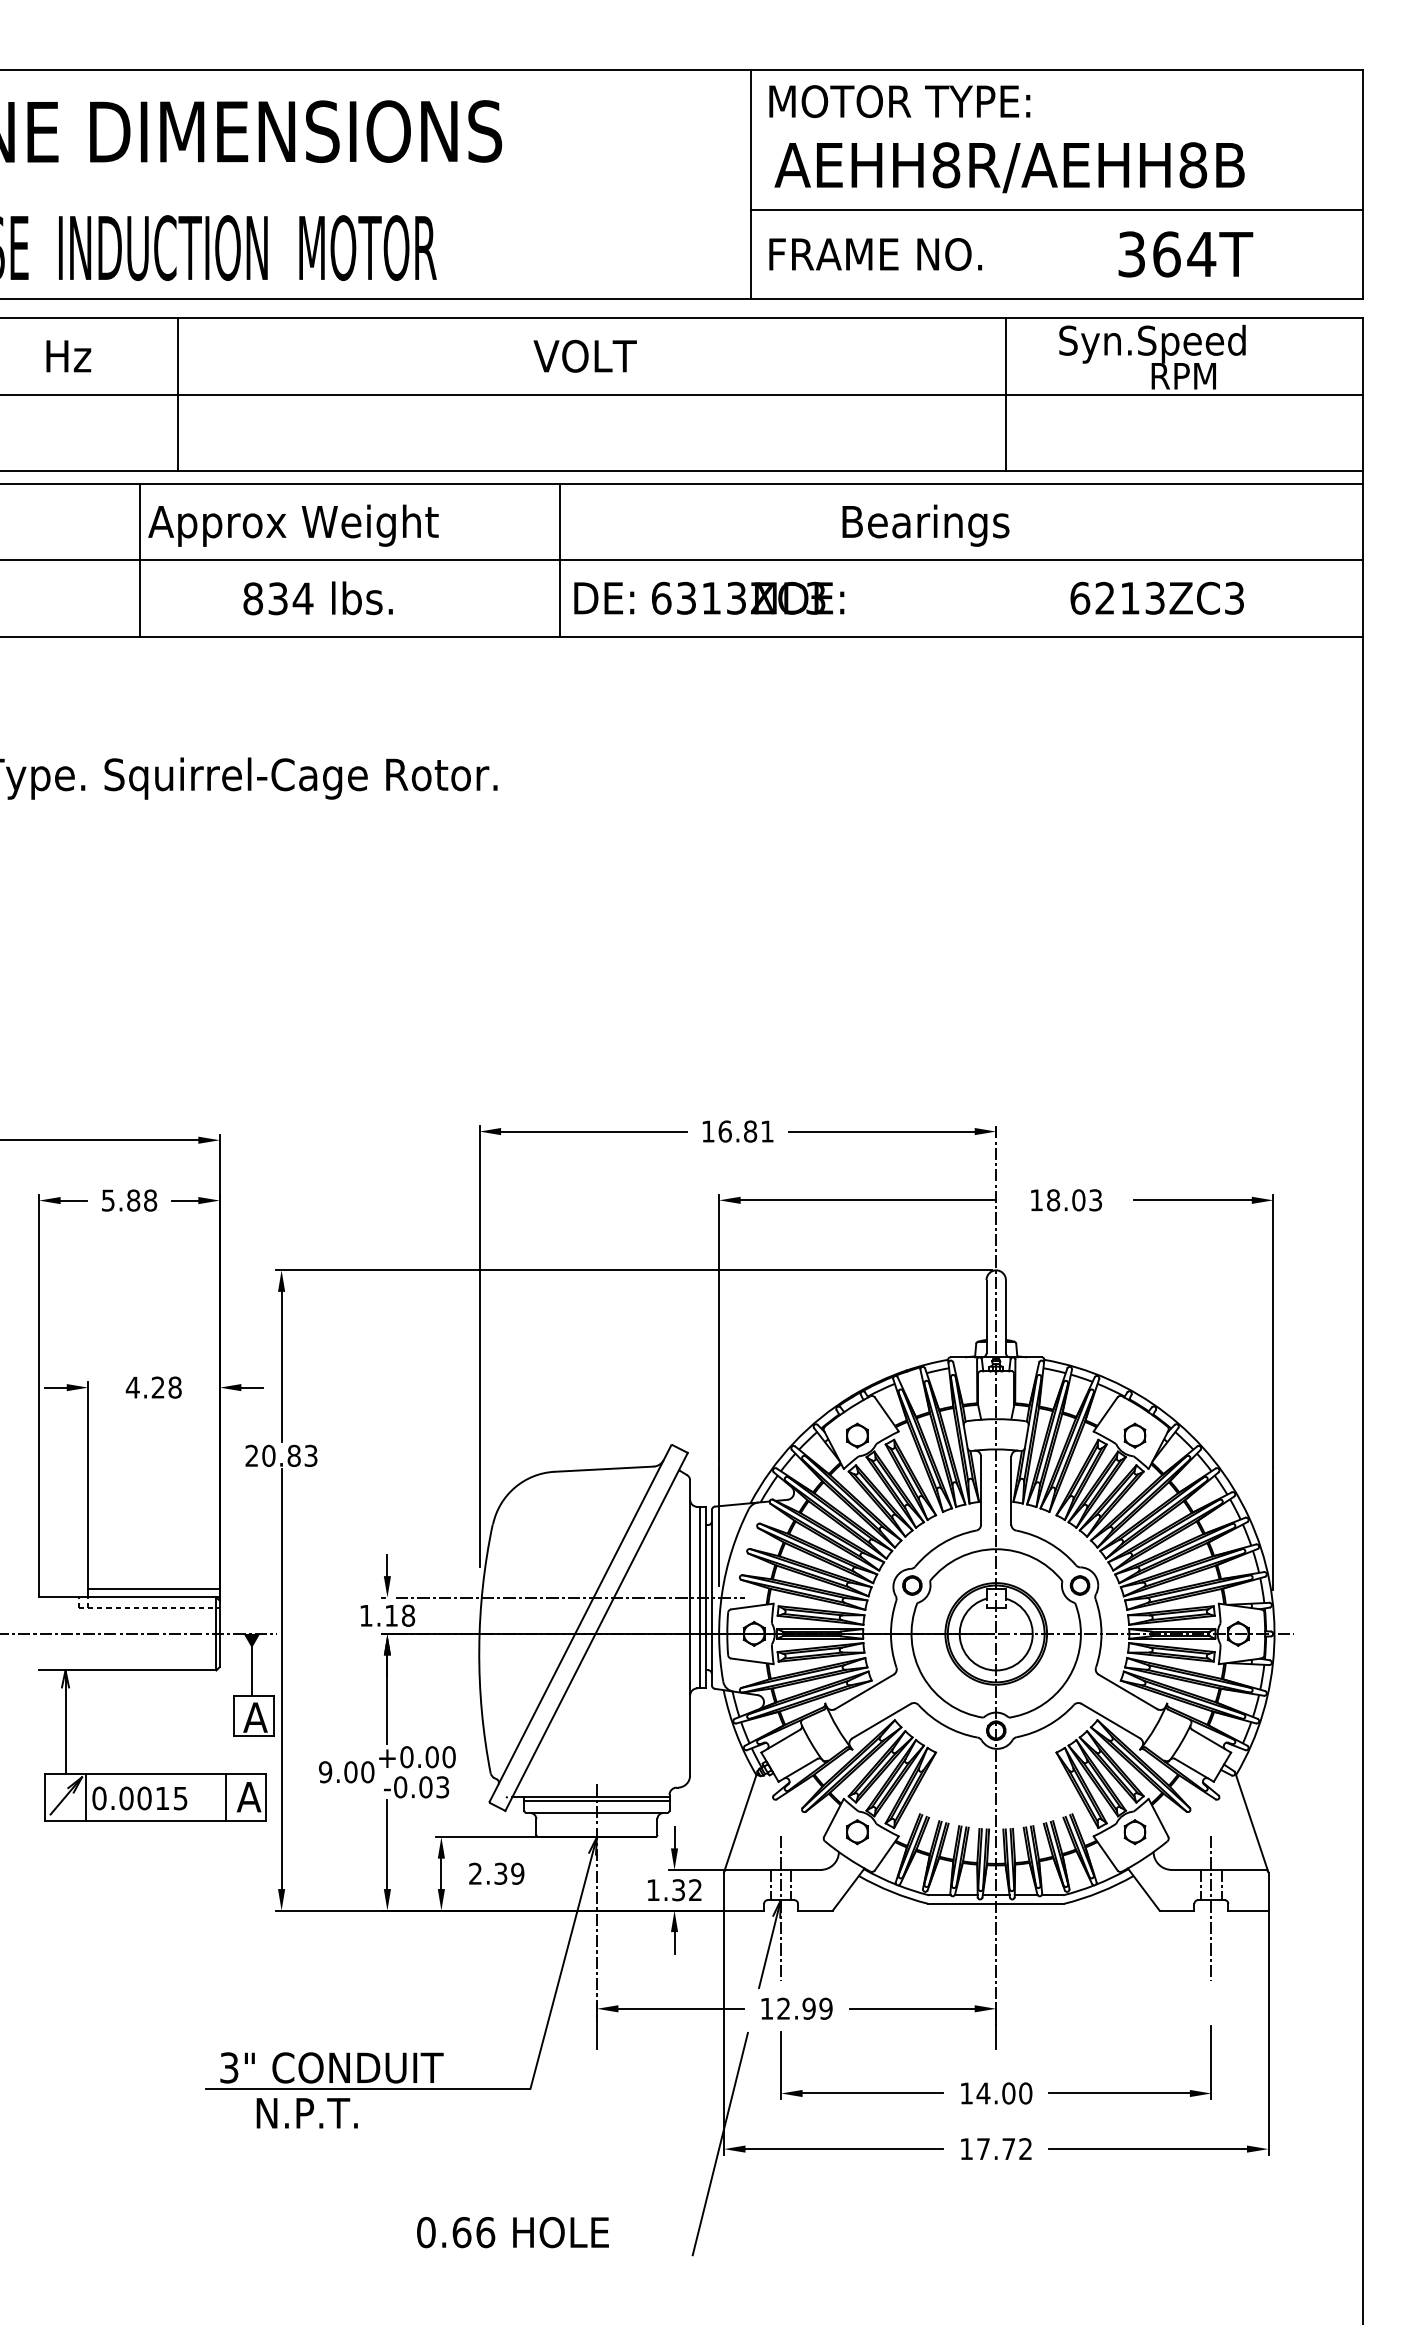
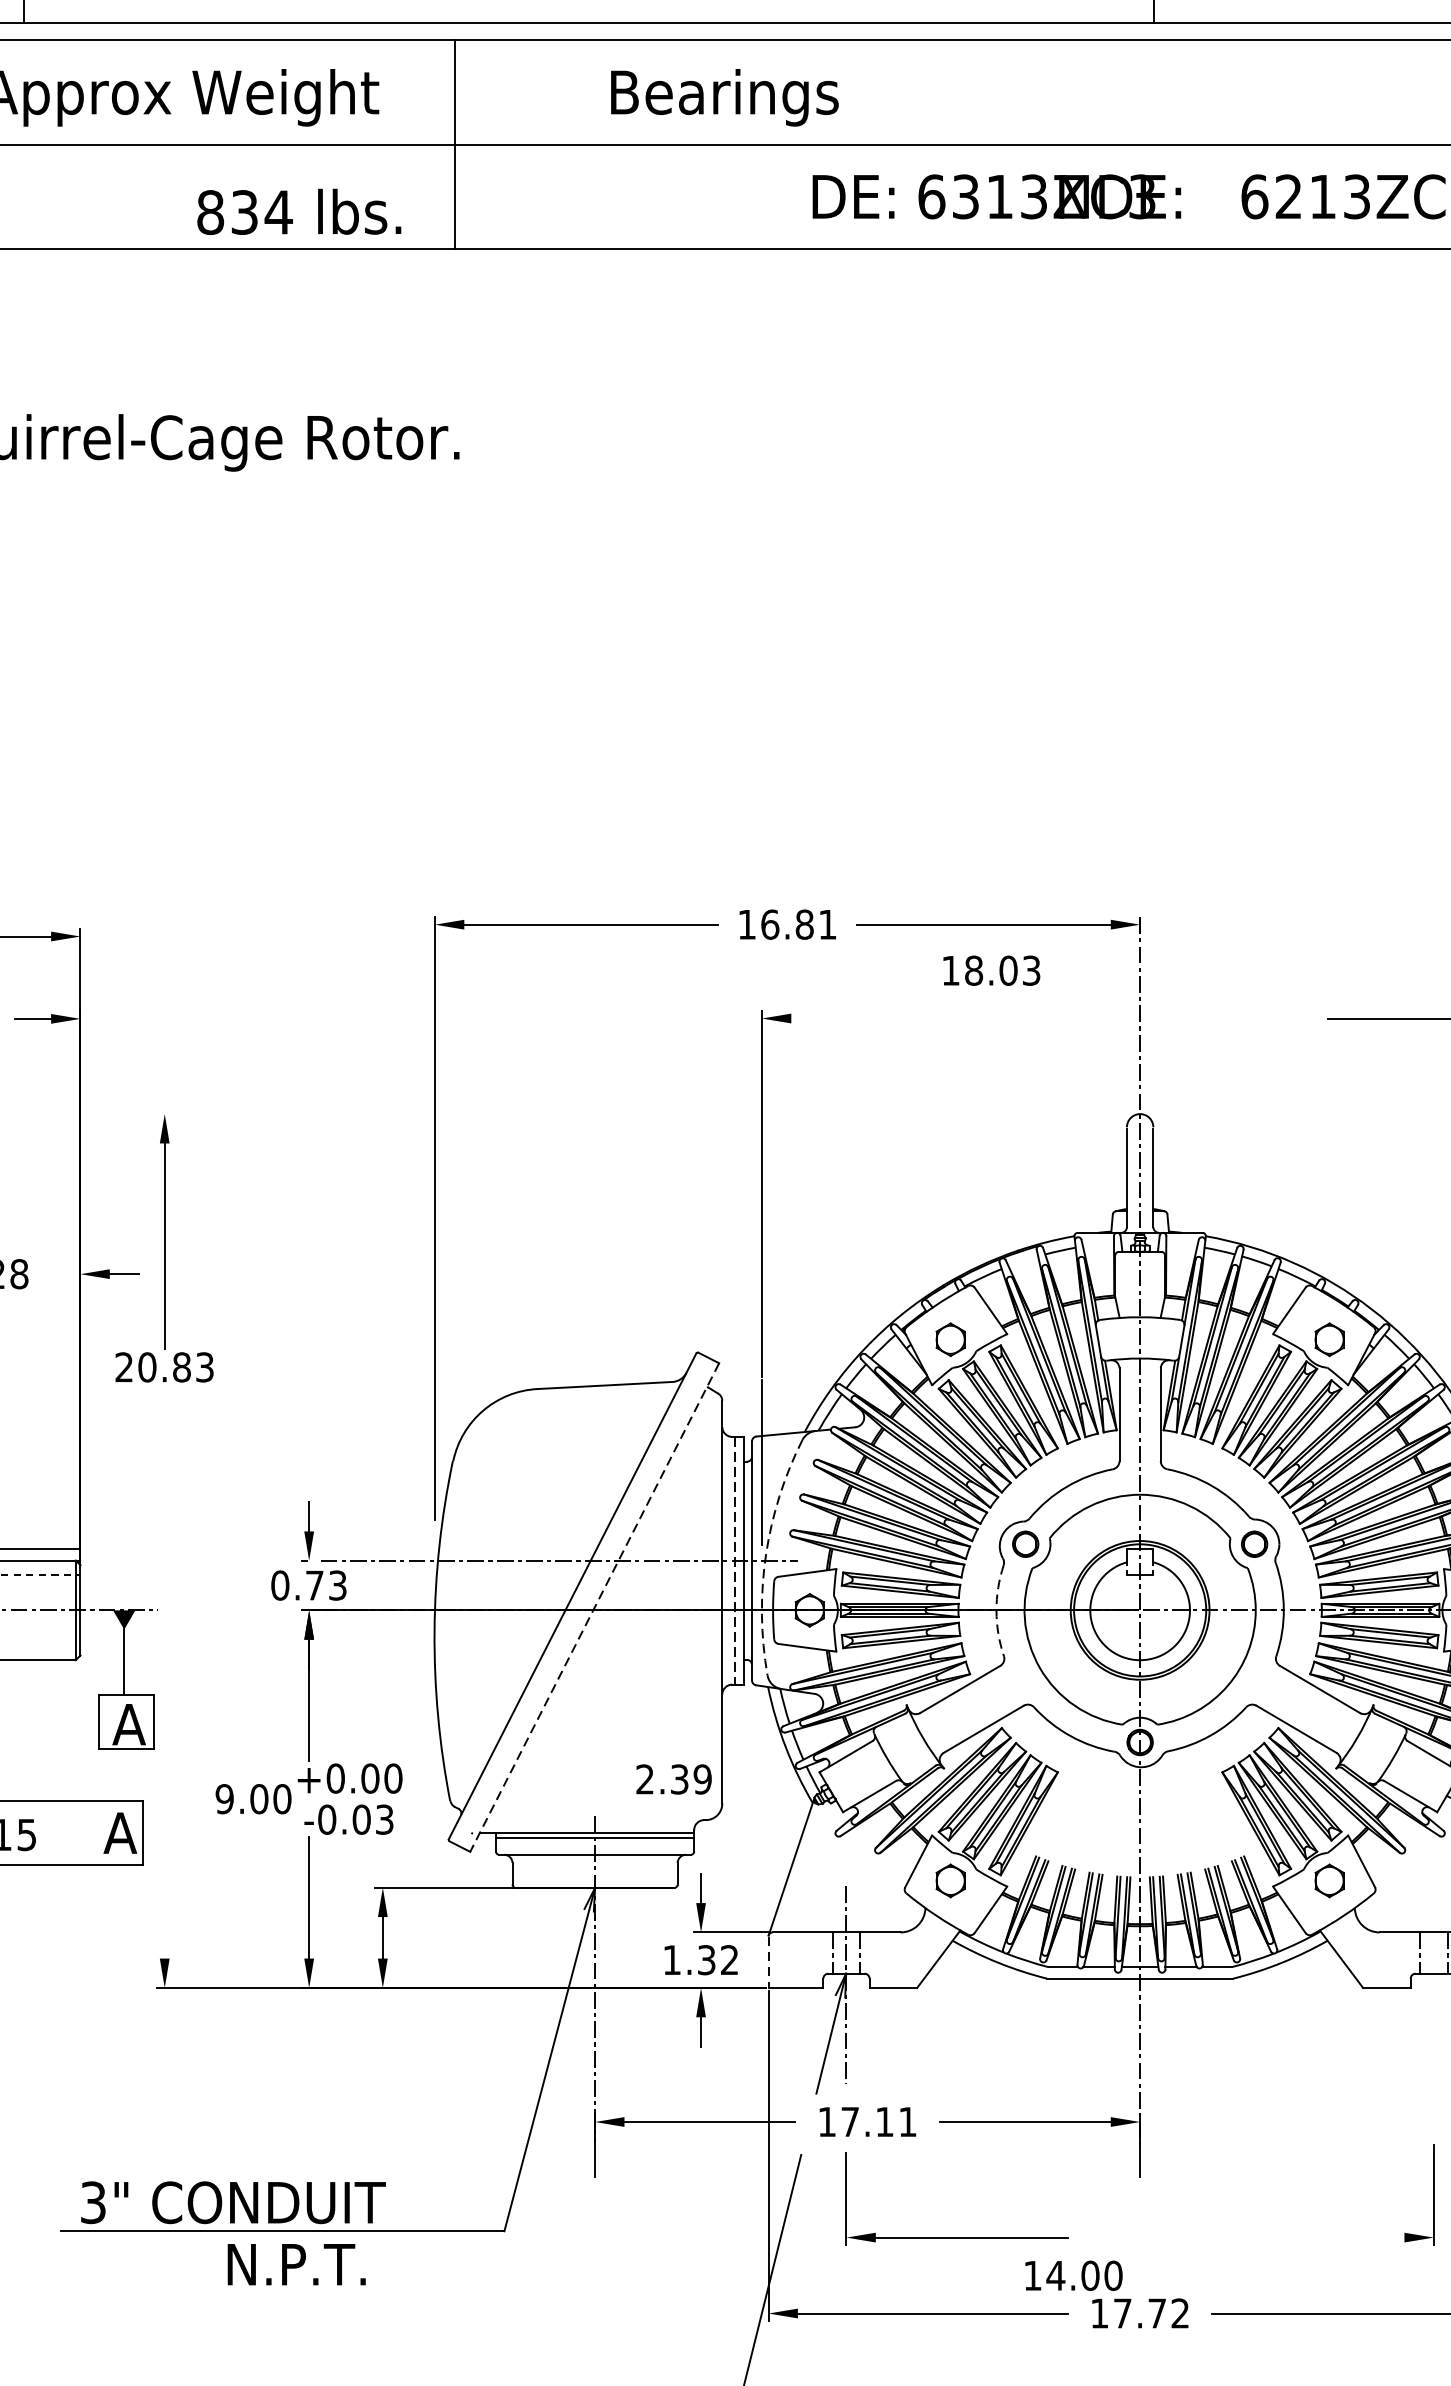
text: (925, 525) -> (724, 97), moved
line: (560, 559) -> (455, 143), moved
text: (709, 597) -> (997, 195), moved
text: (317, 598) -> (298, 212), moved
line: (868, 1200) -> (965, 1018), removed
text: (1066, 1200) -> (991, 970), moved
line: (634, 1270) -> (646, 1114), removed
arc: (722, 1593) -> (766, 1555), solid -> dashed
line: (699, 1597) -> (735, 1560), solid -> dashed
text: (387, 1615) -> (309, 1585), 1.18 -> 0.73
line: (596, 1631) -> (594, 1607), solid -> dashed
arc: (890, 1634) -> (995, 1611), solid -> dashed
line: (281, 1679) -> (164, 1672), removed
line: (226, 1796) -> (89, 1832), removed
text: (496, 1873) -> (673, 1779), moved
line: (723, 1891) -> (767, 1961), solid -> dashed
line: (1211, 1908) -> (1433, 1985), removed
text: (804, 2008) -> (878, 2121), 12.99 -> 17.11
text: (996, 2093) -> (1073, 2275), moved
line: (1119, 2093) -> (1308, 2237), removed
text: (306, 2113) -> (295, 2264), moved

